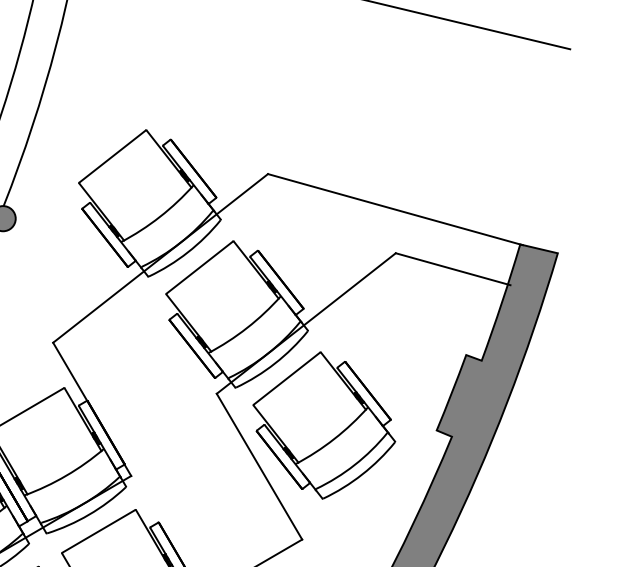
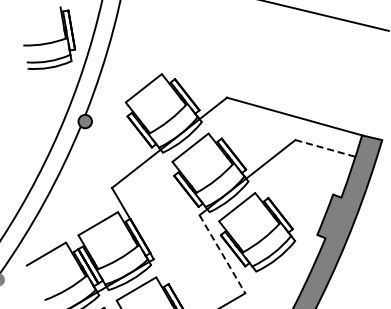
line: (453, 268) -> (326, 148), solid -> dashed
line: (259, 467) -> (222, 254), solid -> dashed

